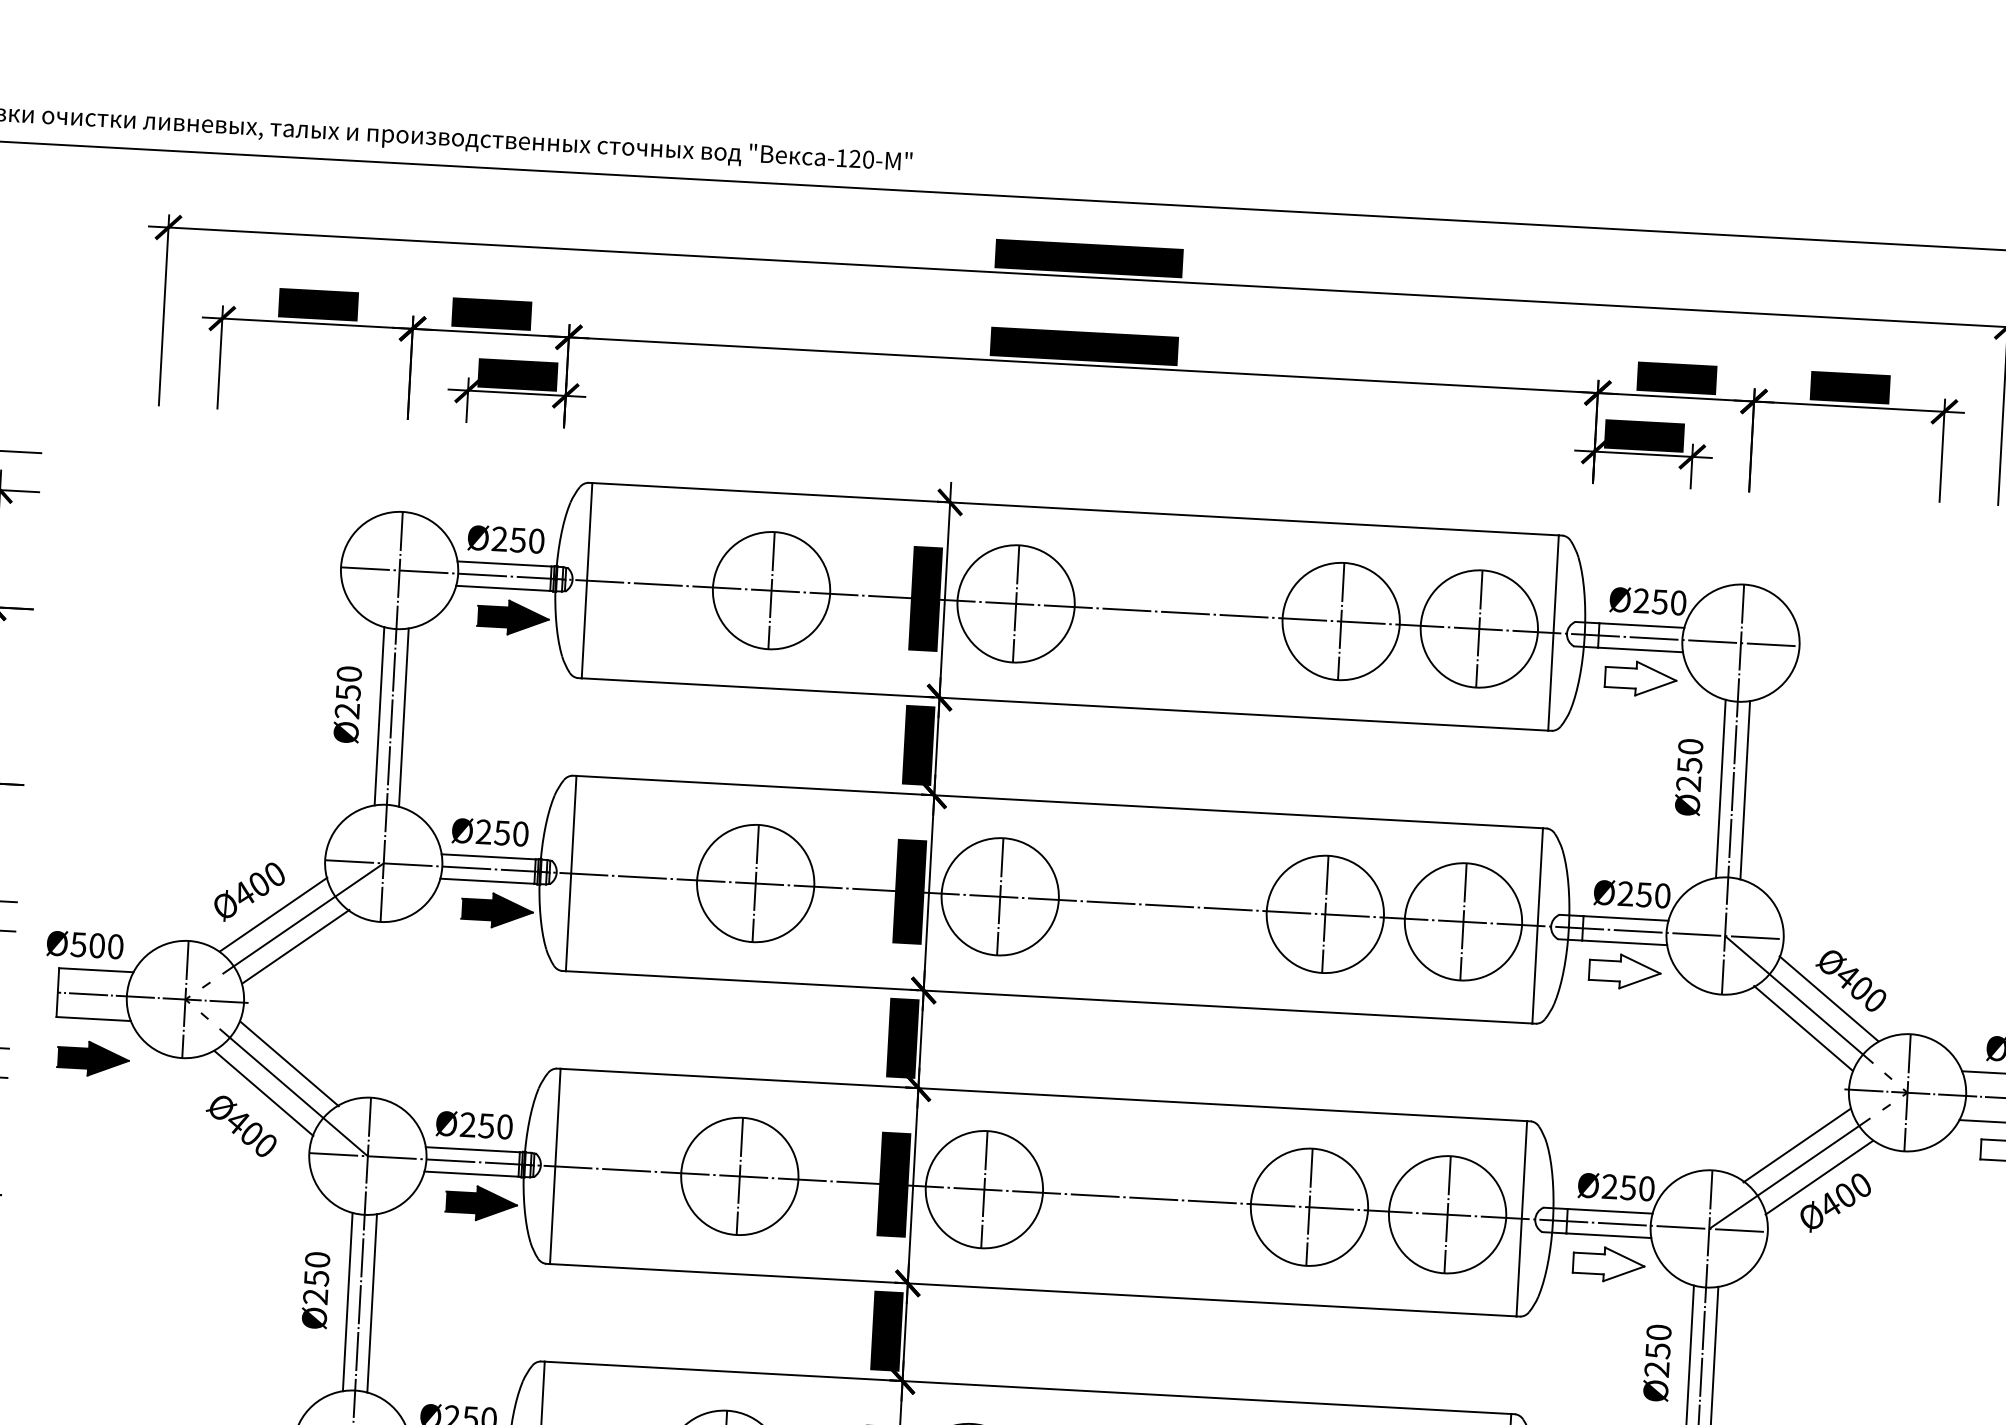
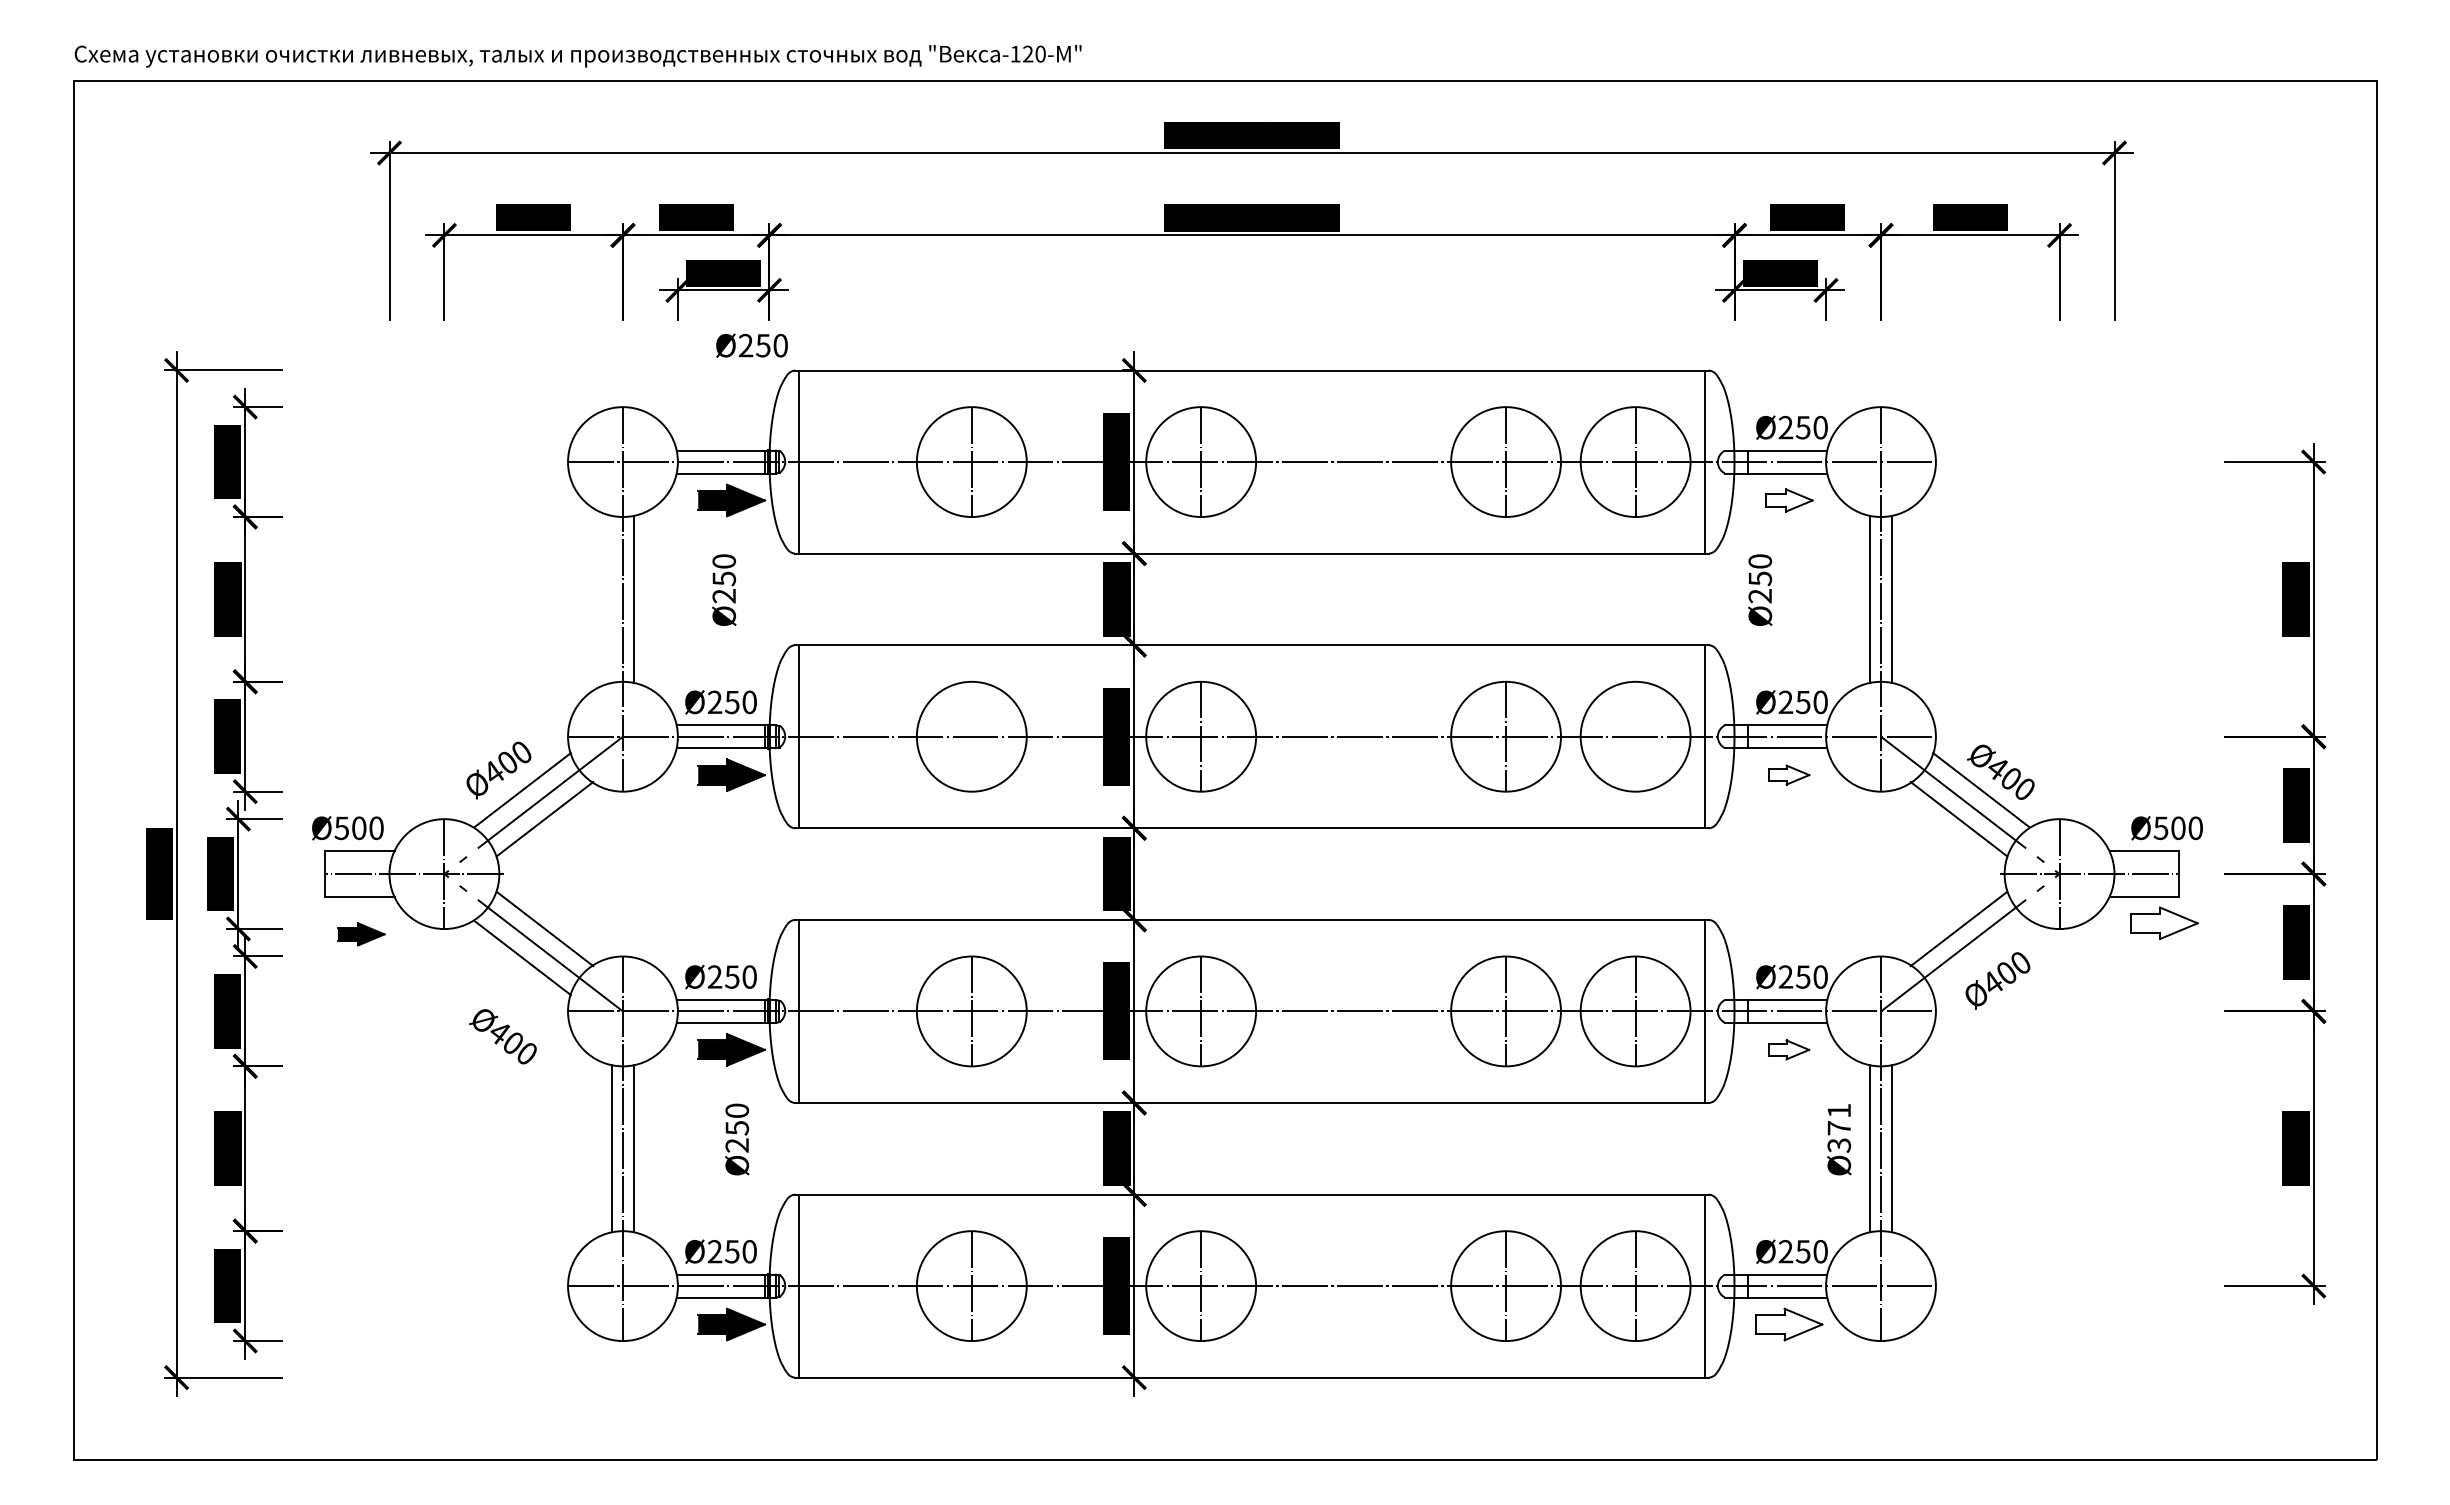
text: (505, 539) -> (751, 345), moved
part: (1641, 678) -> (1789, 500), size x0.7
text: (348, 703) -> (724, 589), moved
line: (379, 716) -> (611, 599), removed
text: (1689, 776) -> (1760, 589), moved
line: (755, 883) -> (971, 736), removed
line: (1463, 921) -> (1635, 736), removed
part: (1625, 971) -> (1789, 774), size x0.6
part: (93, 1059) -> (361, 934), size x0.7
text: (240, 1125) -> (502, 1036), moved
line: (1819, 1177) -> (1981, 957), removed
part: (1609, 1264) -> (1789, 1049), size x0.6
text: (316, 1290) -> (737, 1139), moved
text: (1658, 1350) -> (1839, 1127), Ø250 -> Ø371

